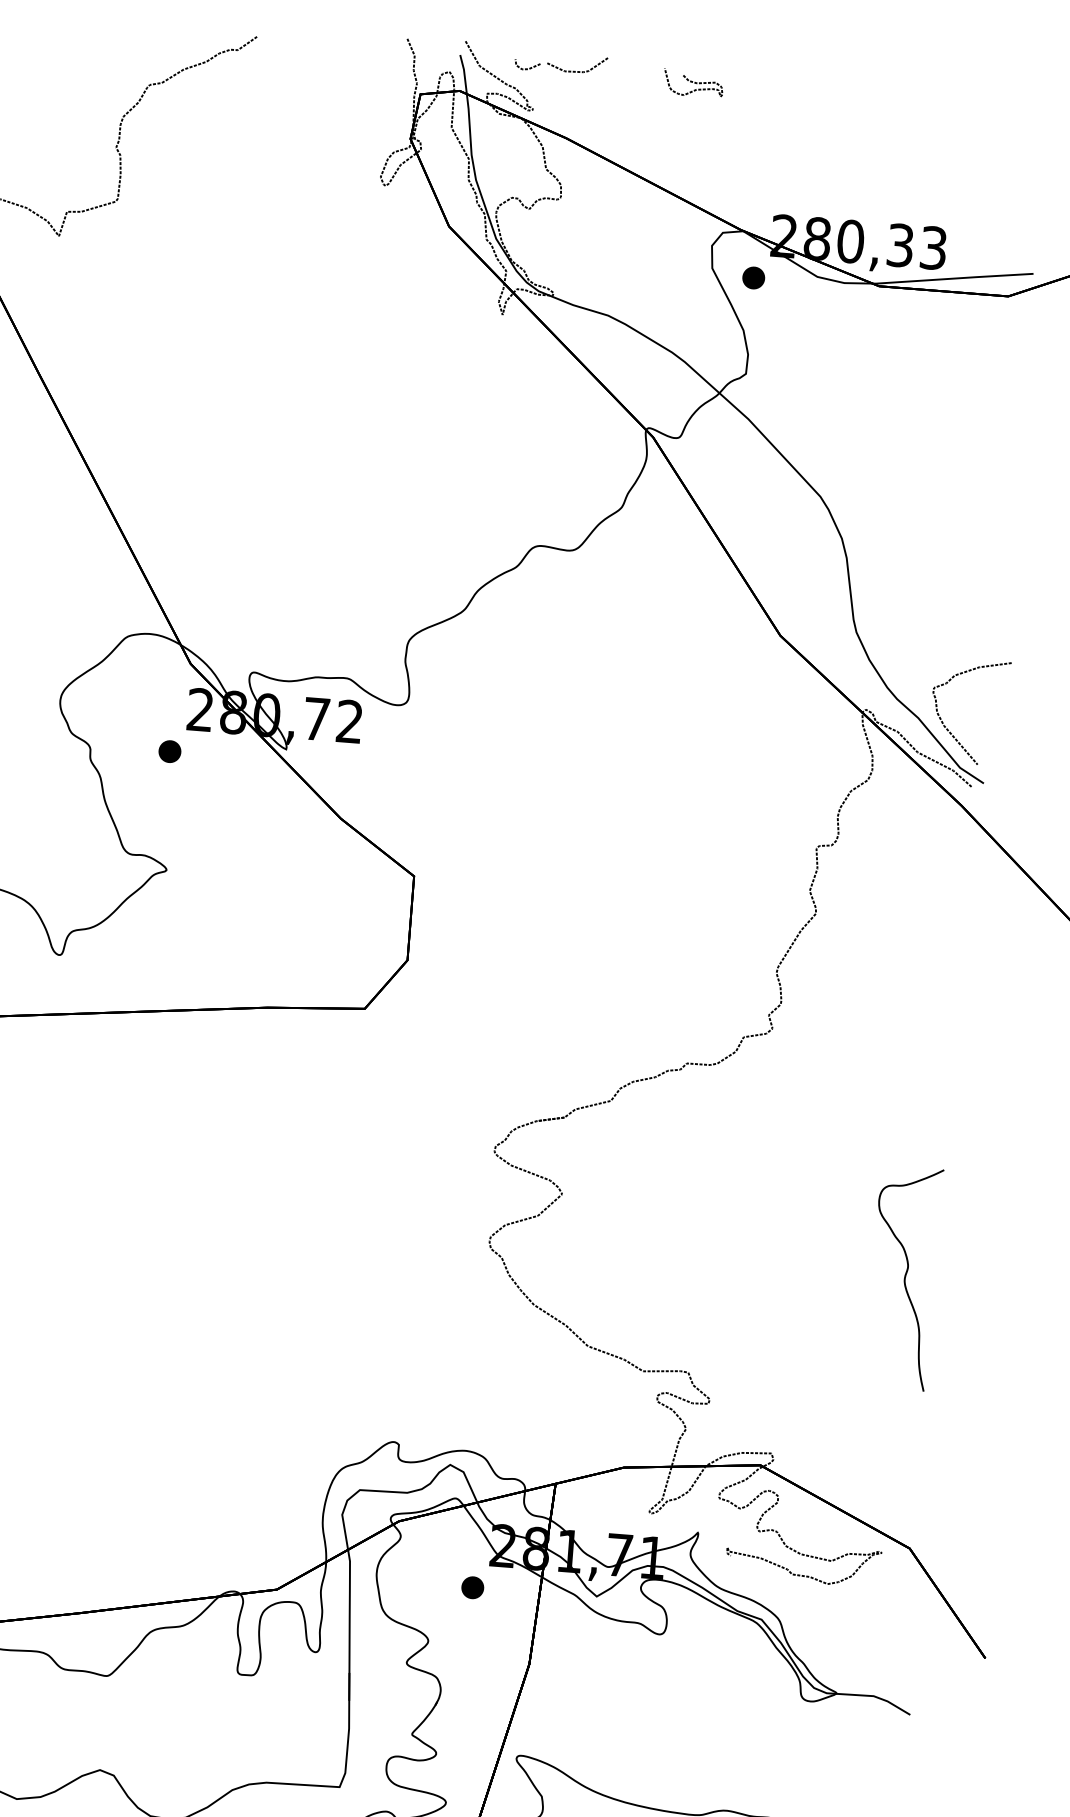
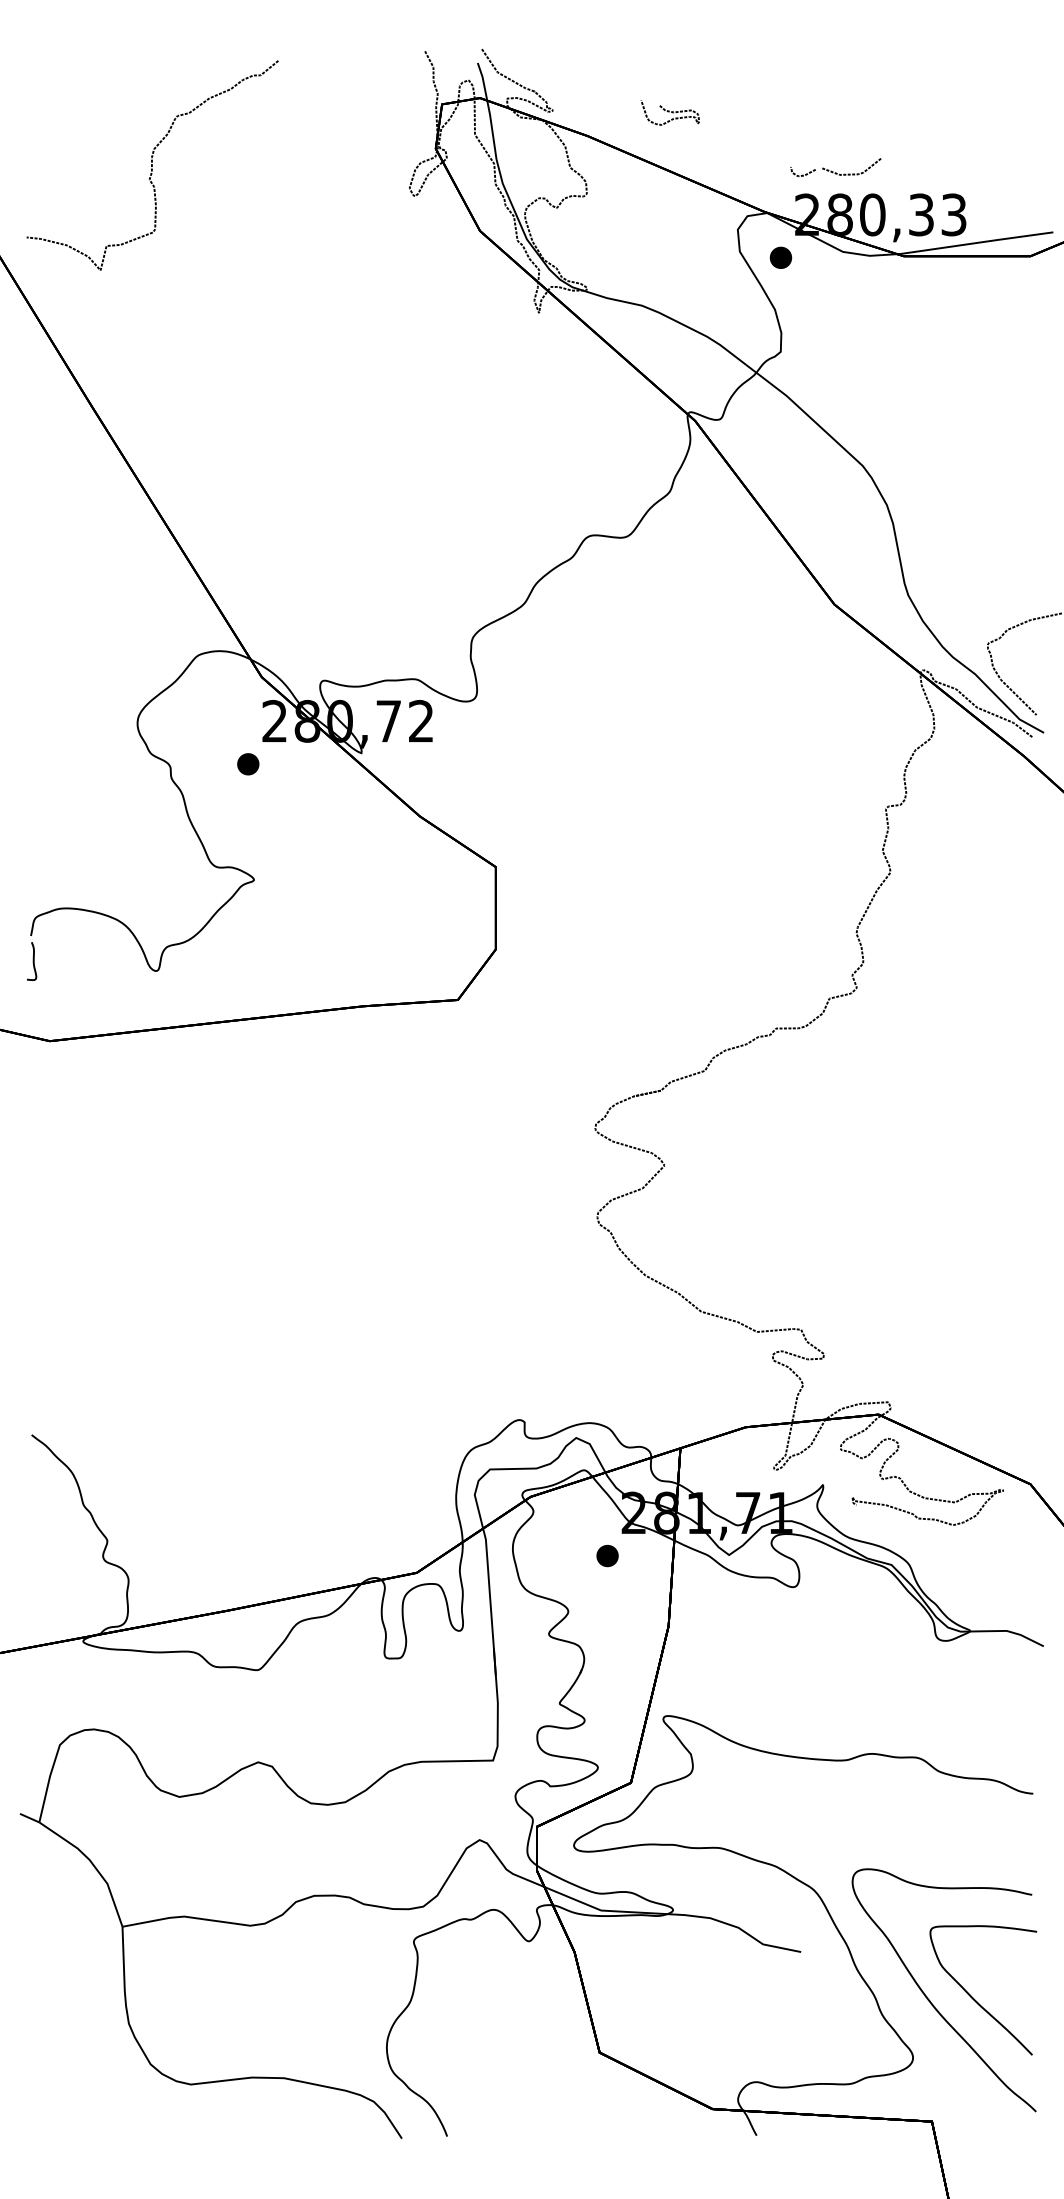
part: (560, 63) -> (835, 167), moved
curve: (692, 83) -> (669, 112), moved
part: (904, 1278) -> (1004, 1221), removed

